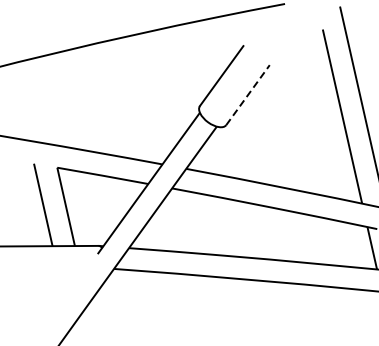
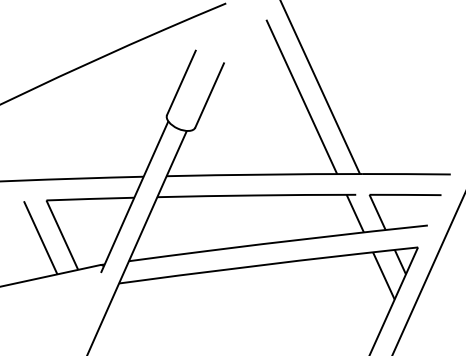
line: (247, 95) -> (209, 95), dashed -> solid

